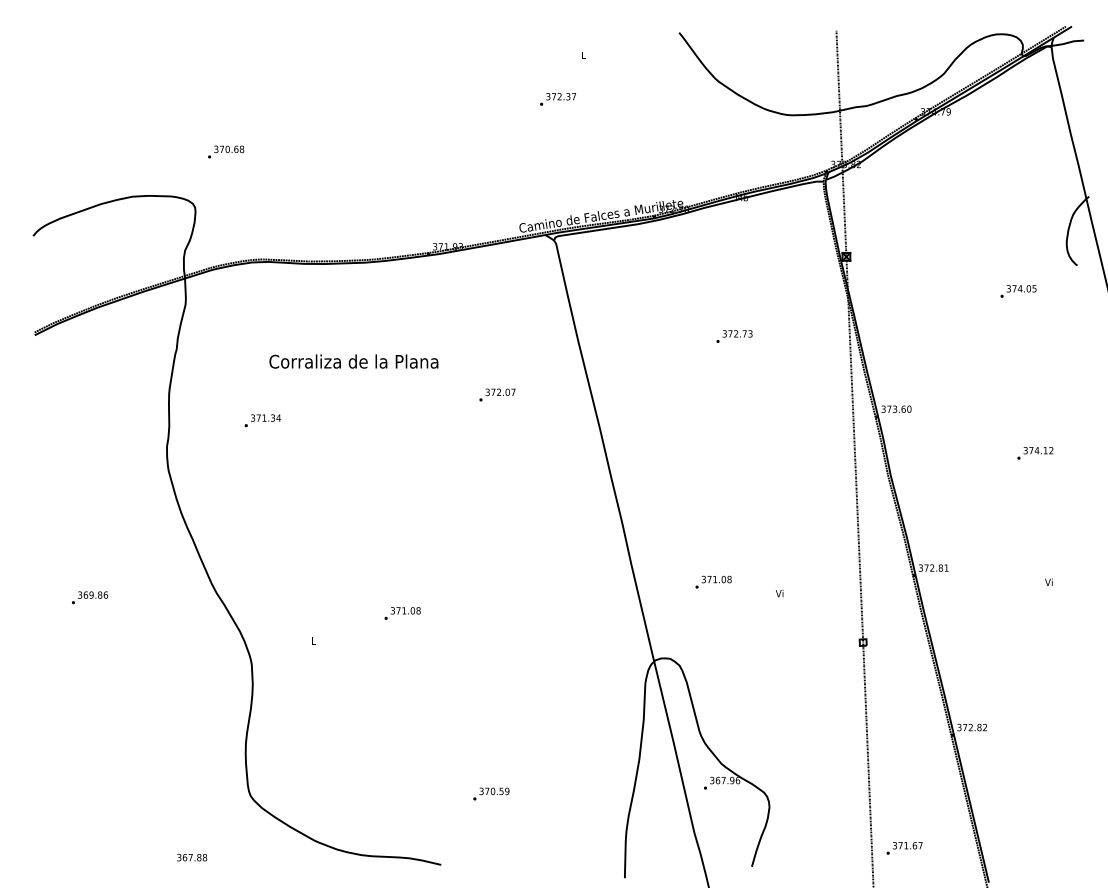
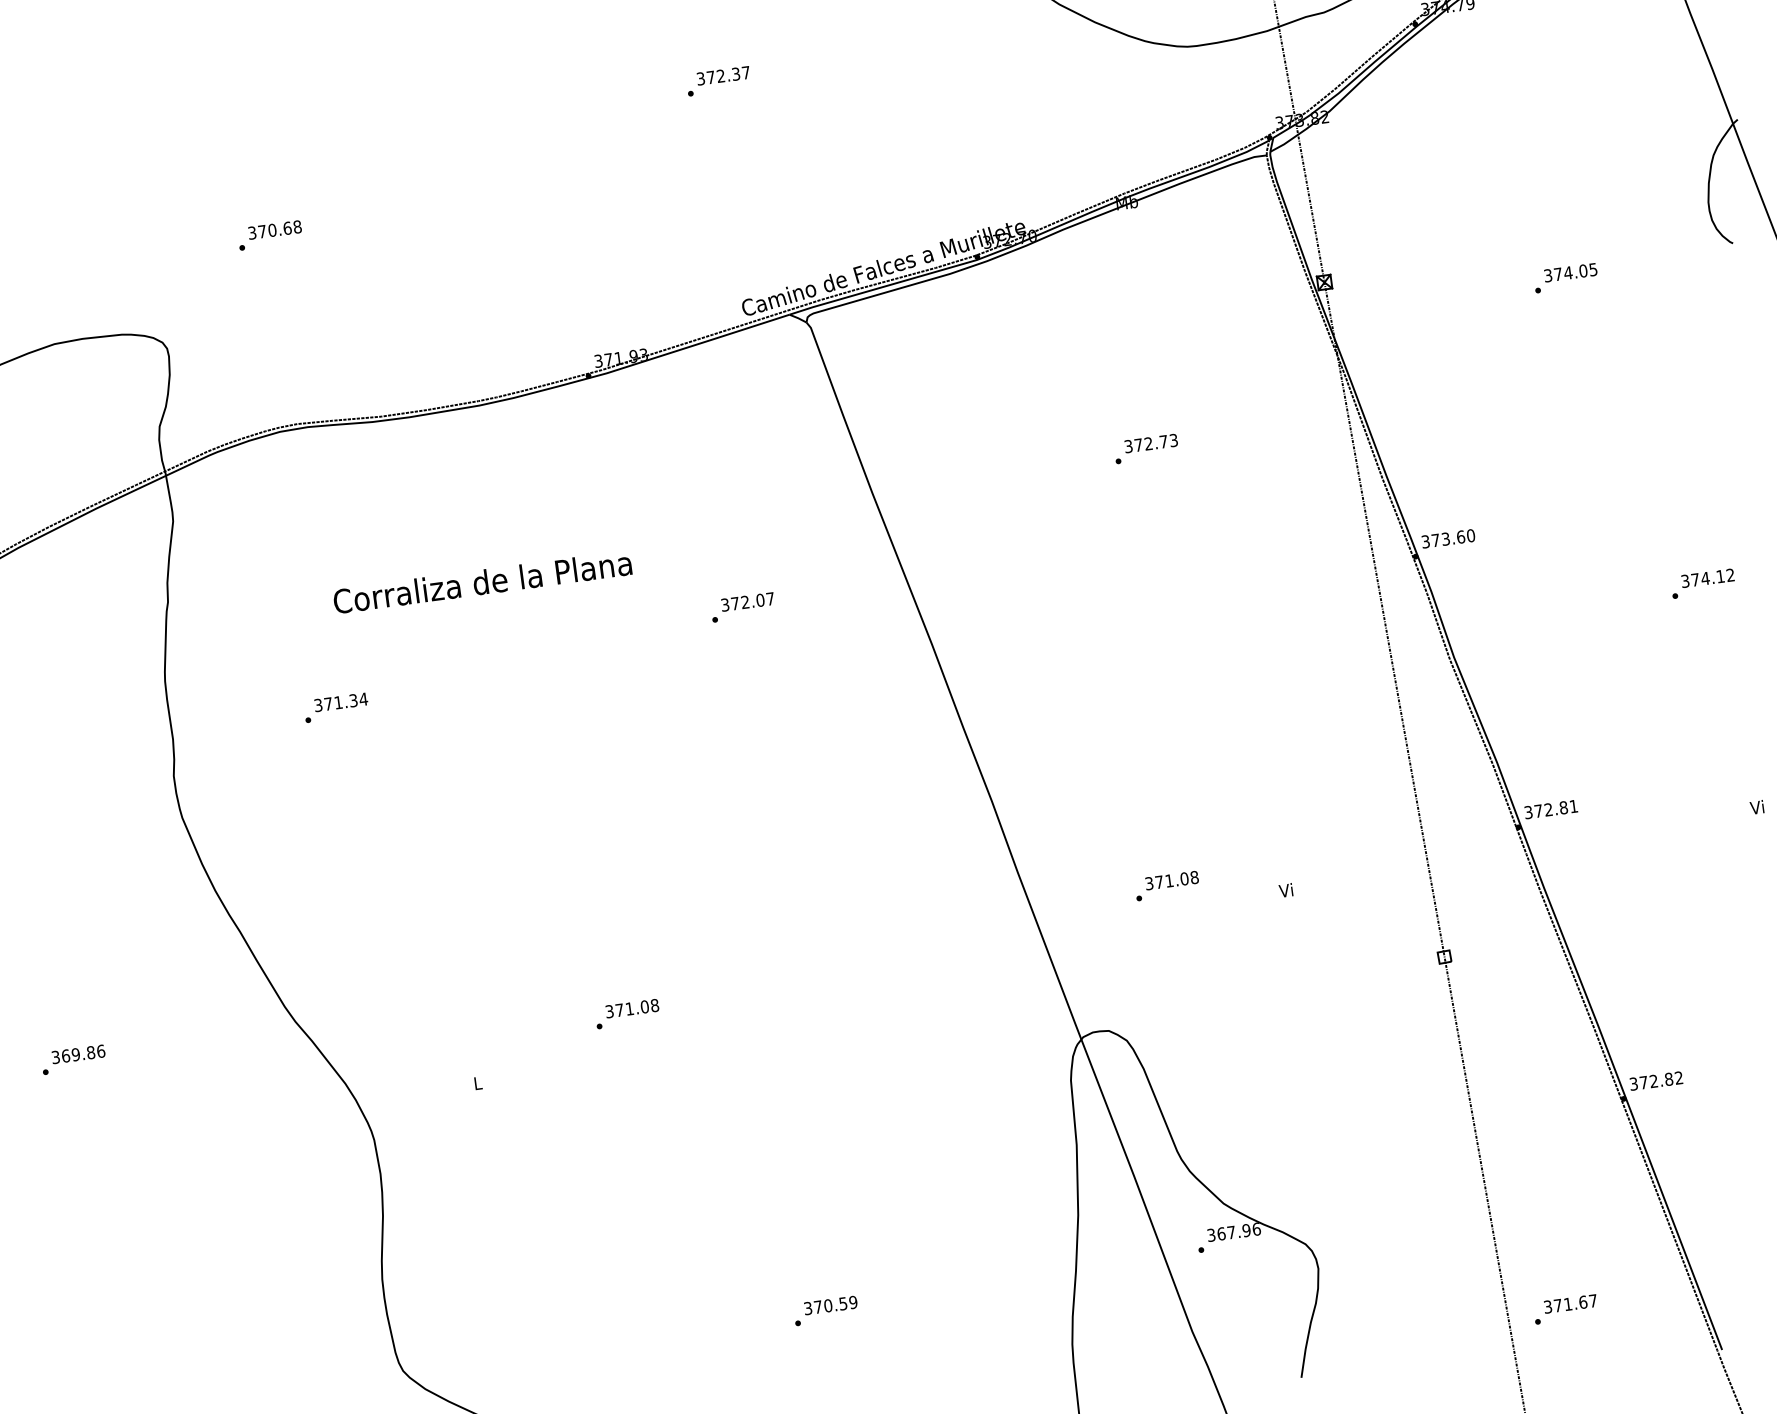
text: (557, 99) -> (717, 81), moved
text: (226, 151) -> (270, 234), moved
text: (1018, 291) -> (1565, 278), moved

